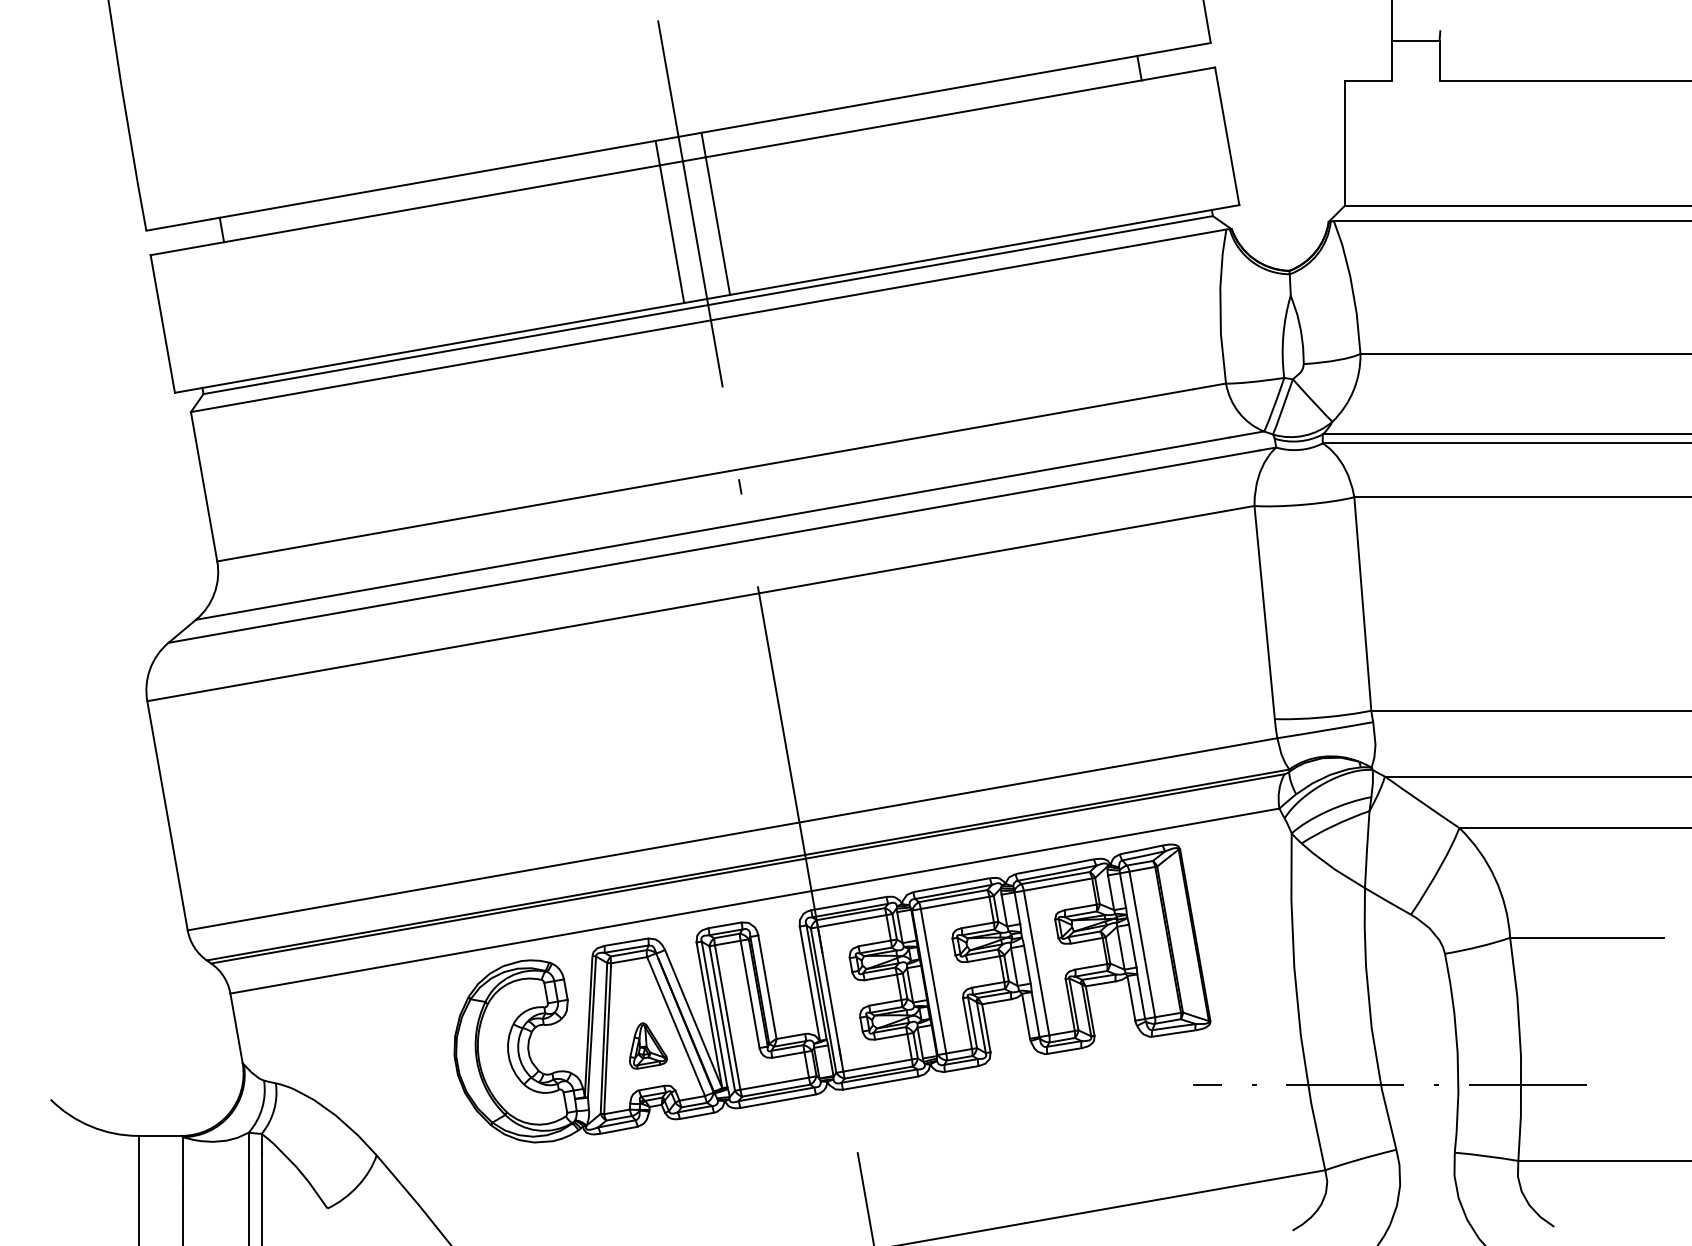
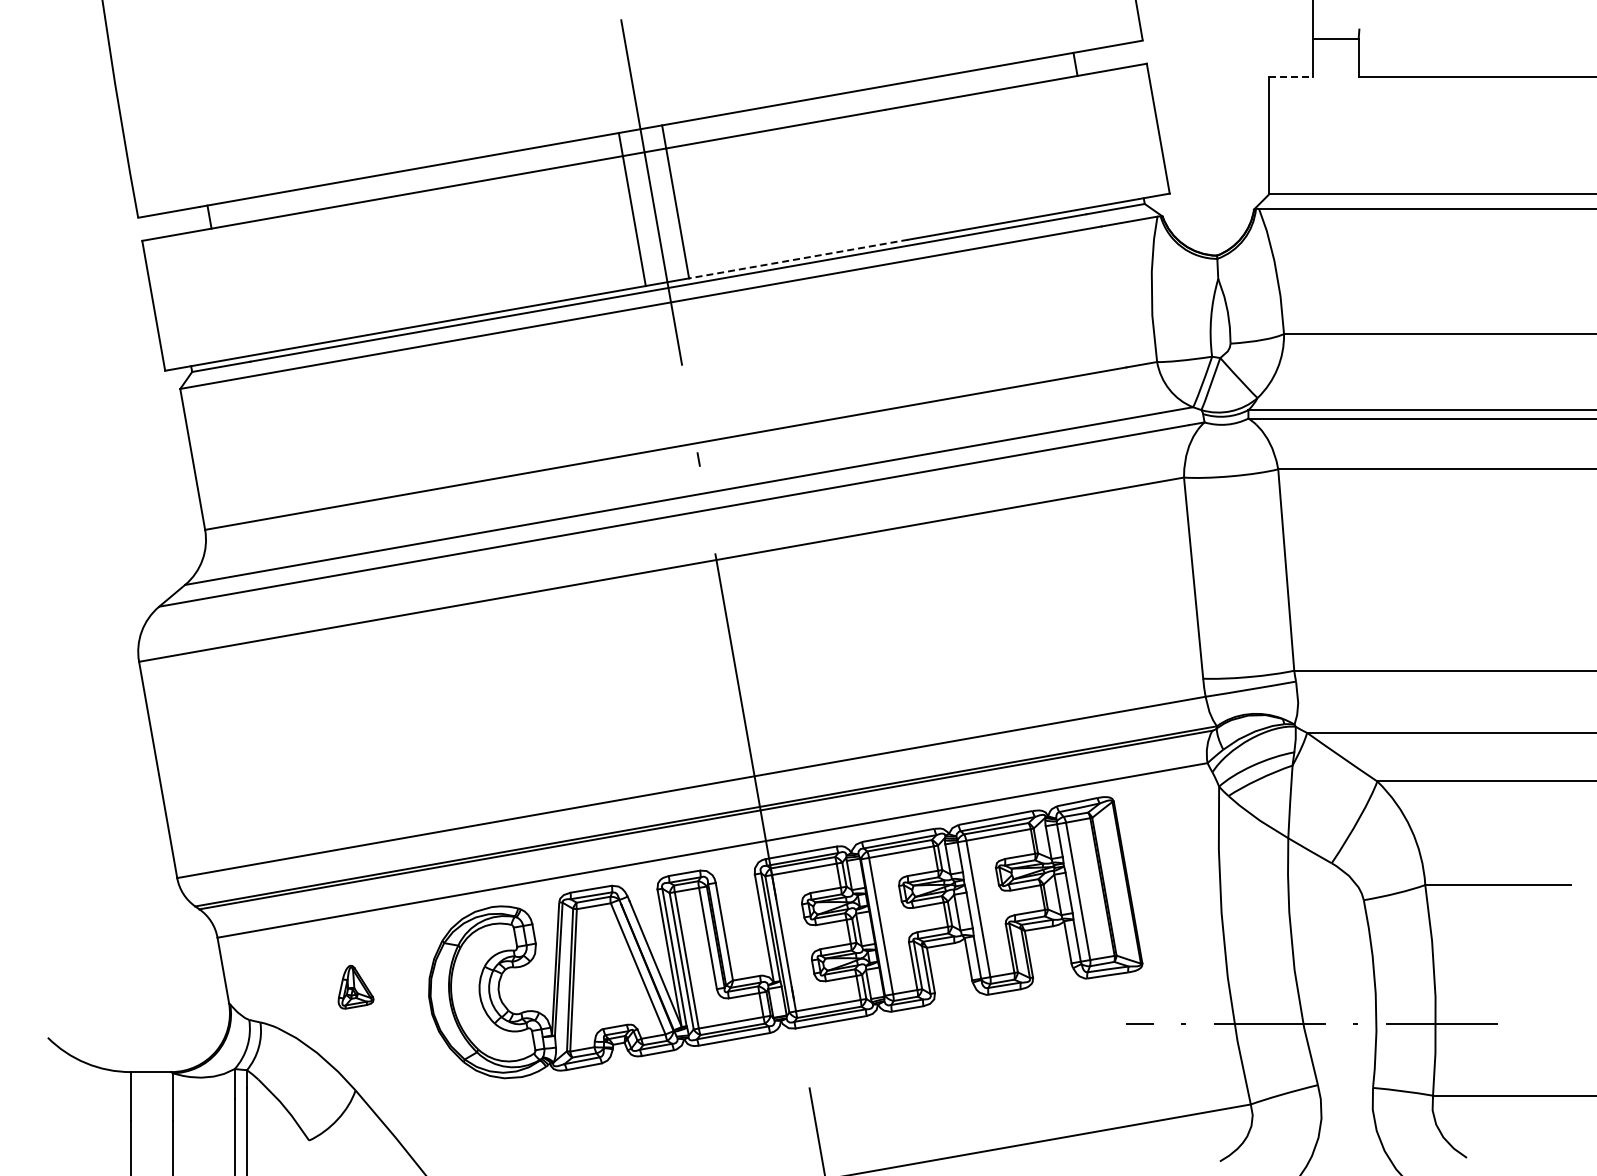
line: (1368, 81) -> (1291, 76), solid -> dashed
line: (846, 274) -> (798, 259), solid -> dashed
part: (647, 1045) -> (355, 986), moved

